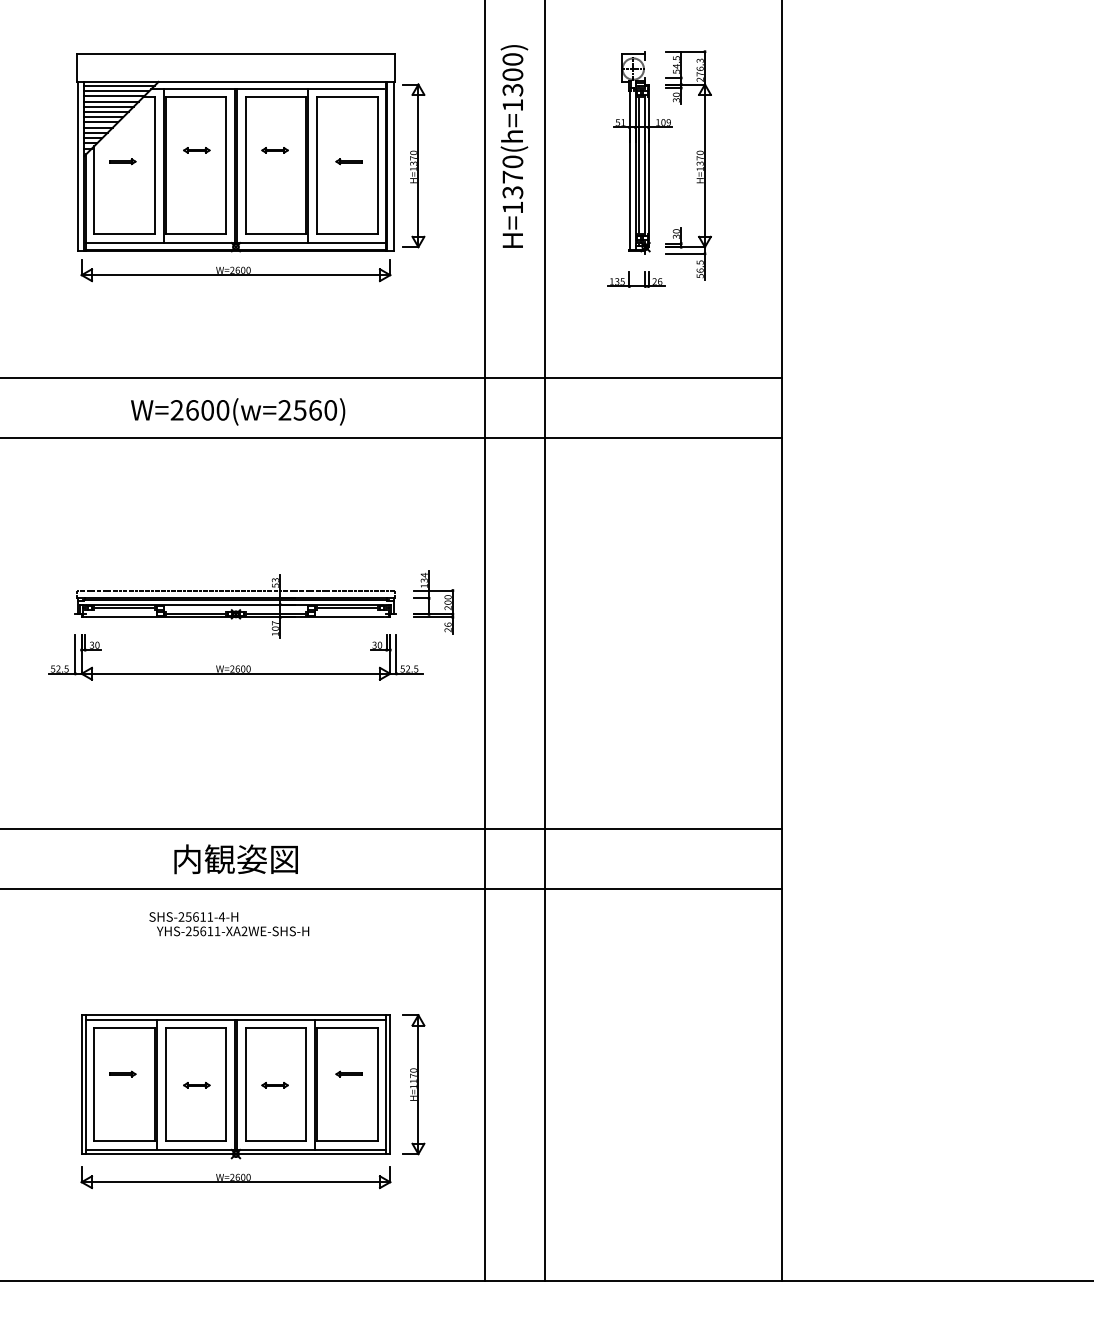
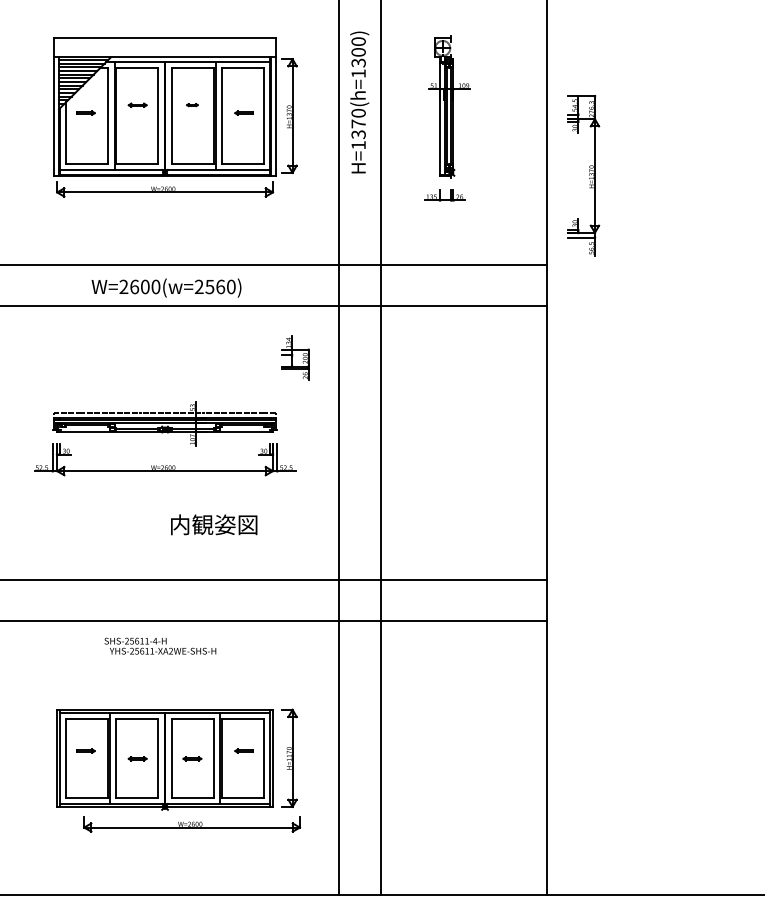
part: (275, 149) -> (192, 104), size x0.6
part: (688, 165) -> (583, 175), moved
part: (433, 601) -> (295, 357), moved
text: (236, 858) -> (214, 524), moved
part: (236, 1177) -> (192, 824), moved

